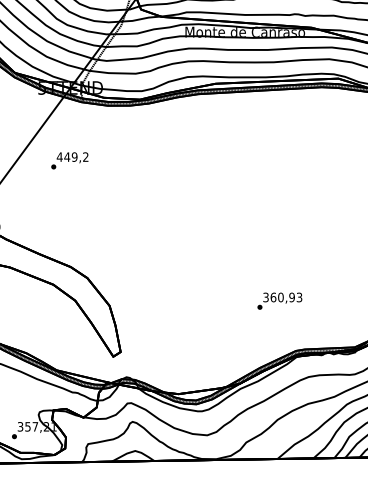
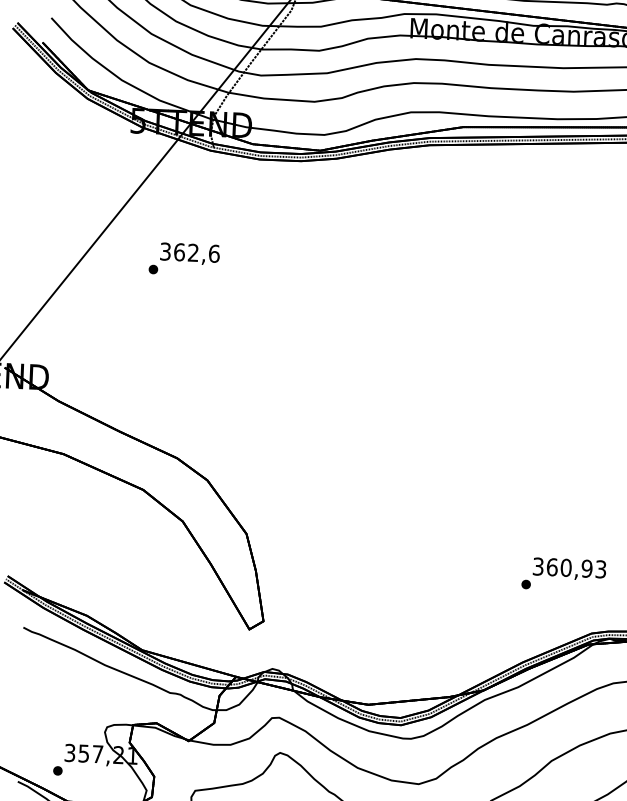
text: (72, 156) -> (189, 251), 449,2 -> 362,6
text: (279, 300) -> (563, 573), moved

